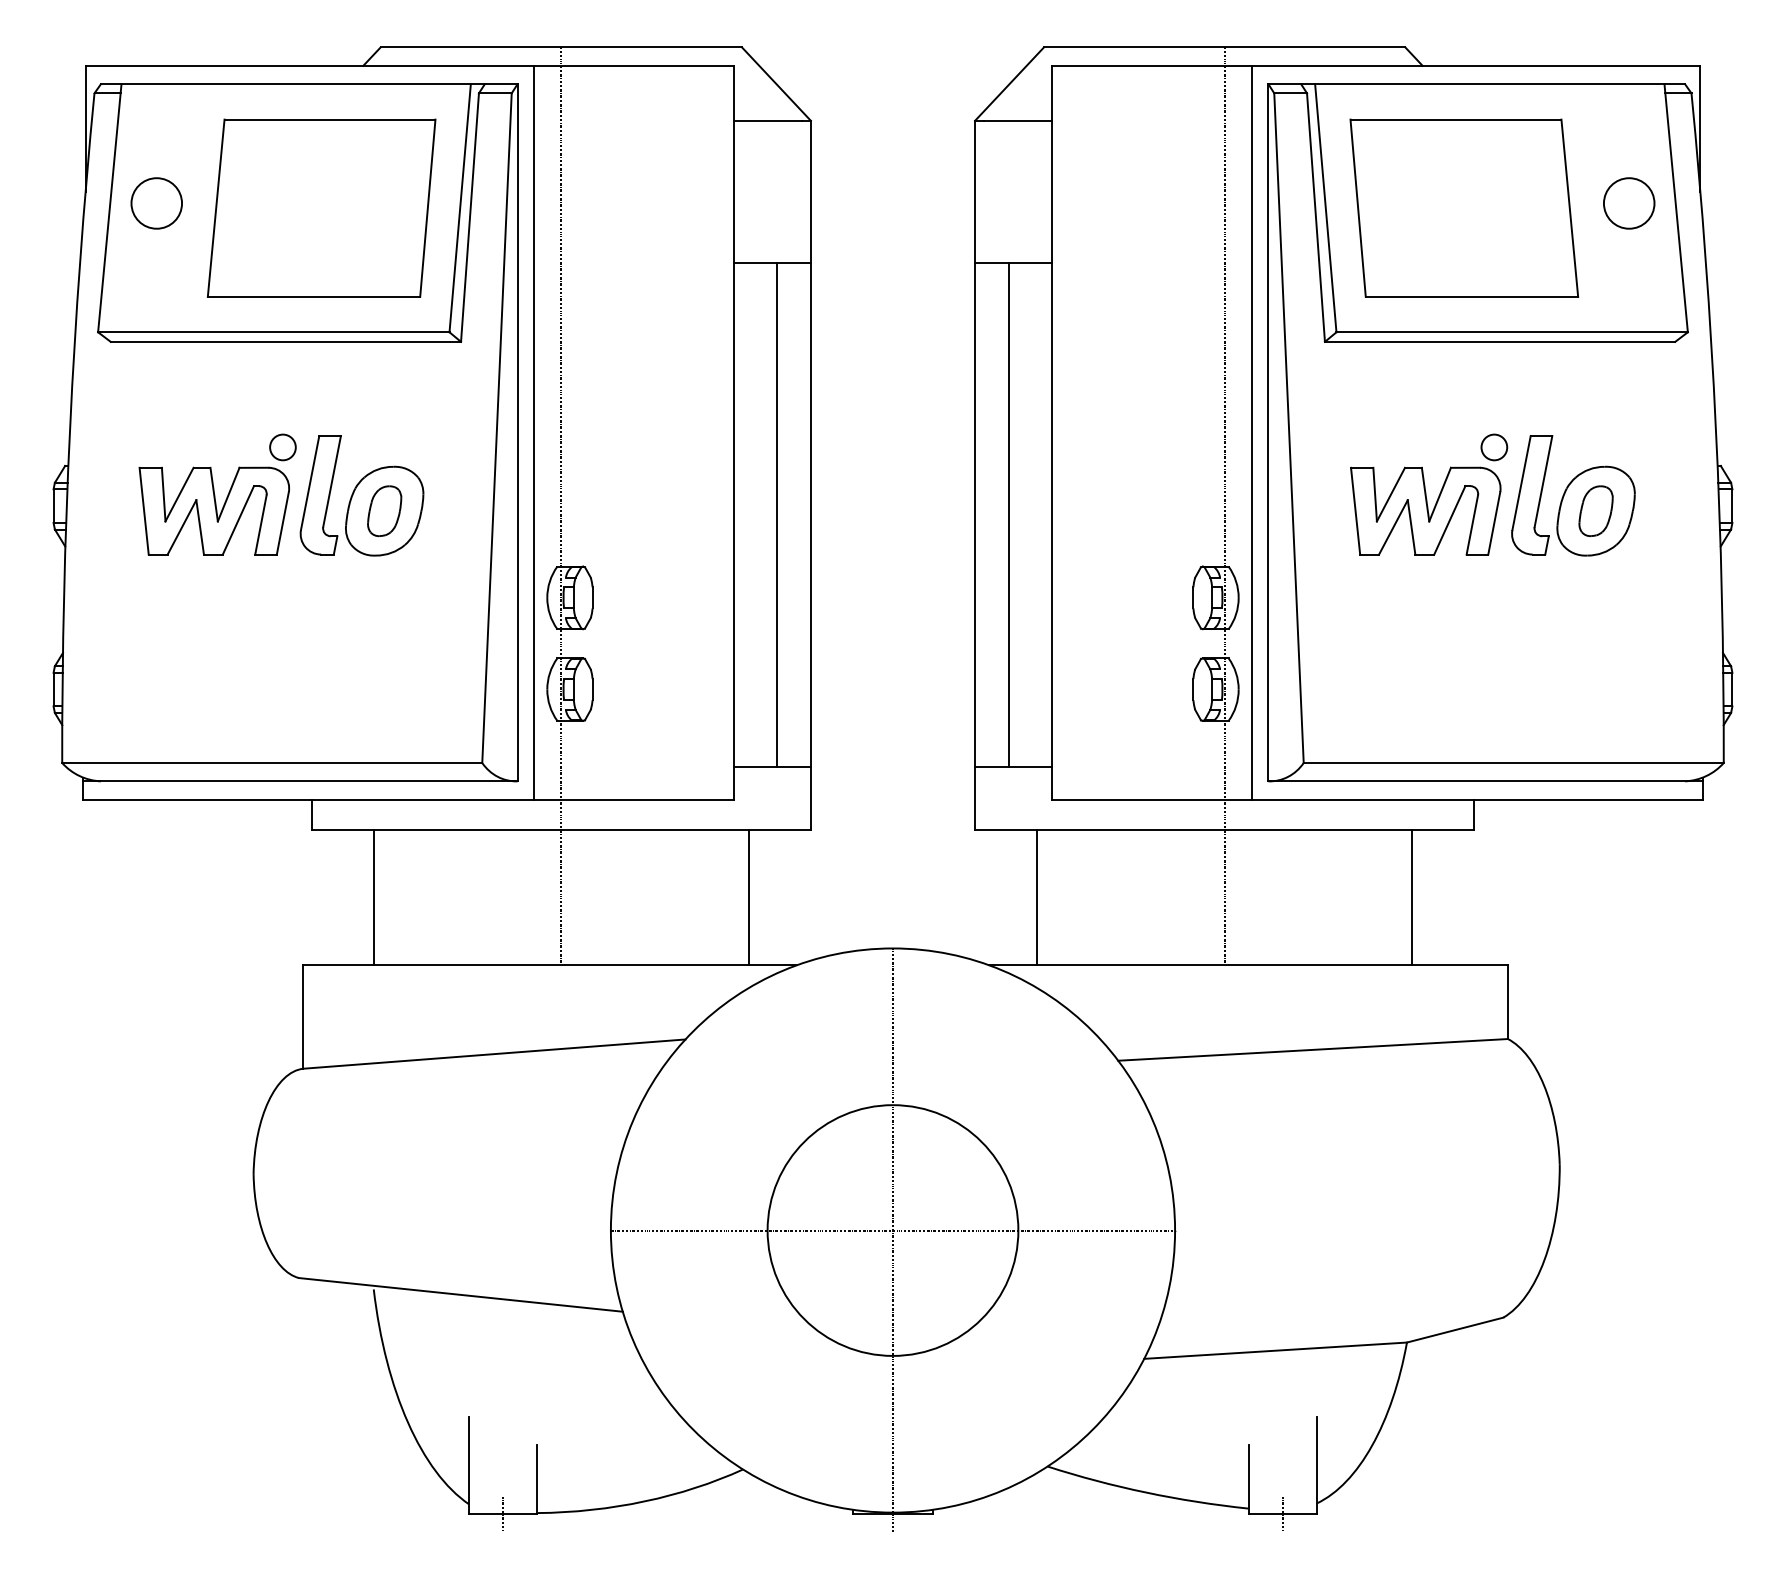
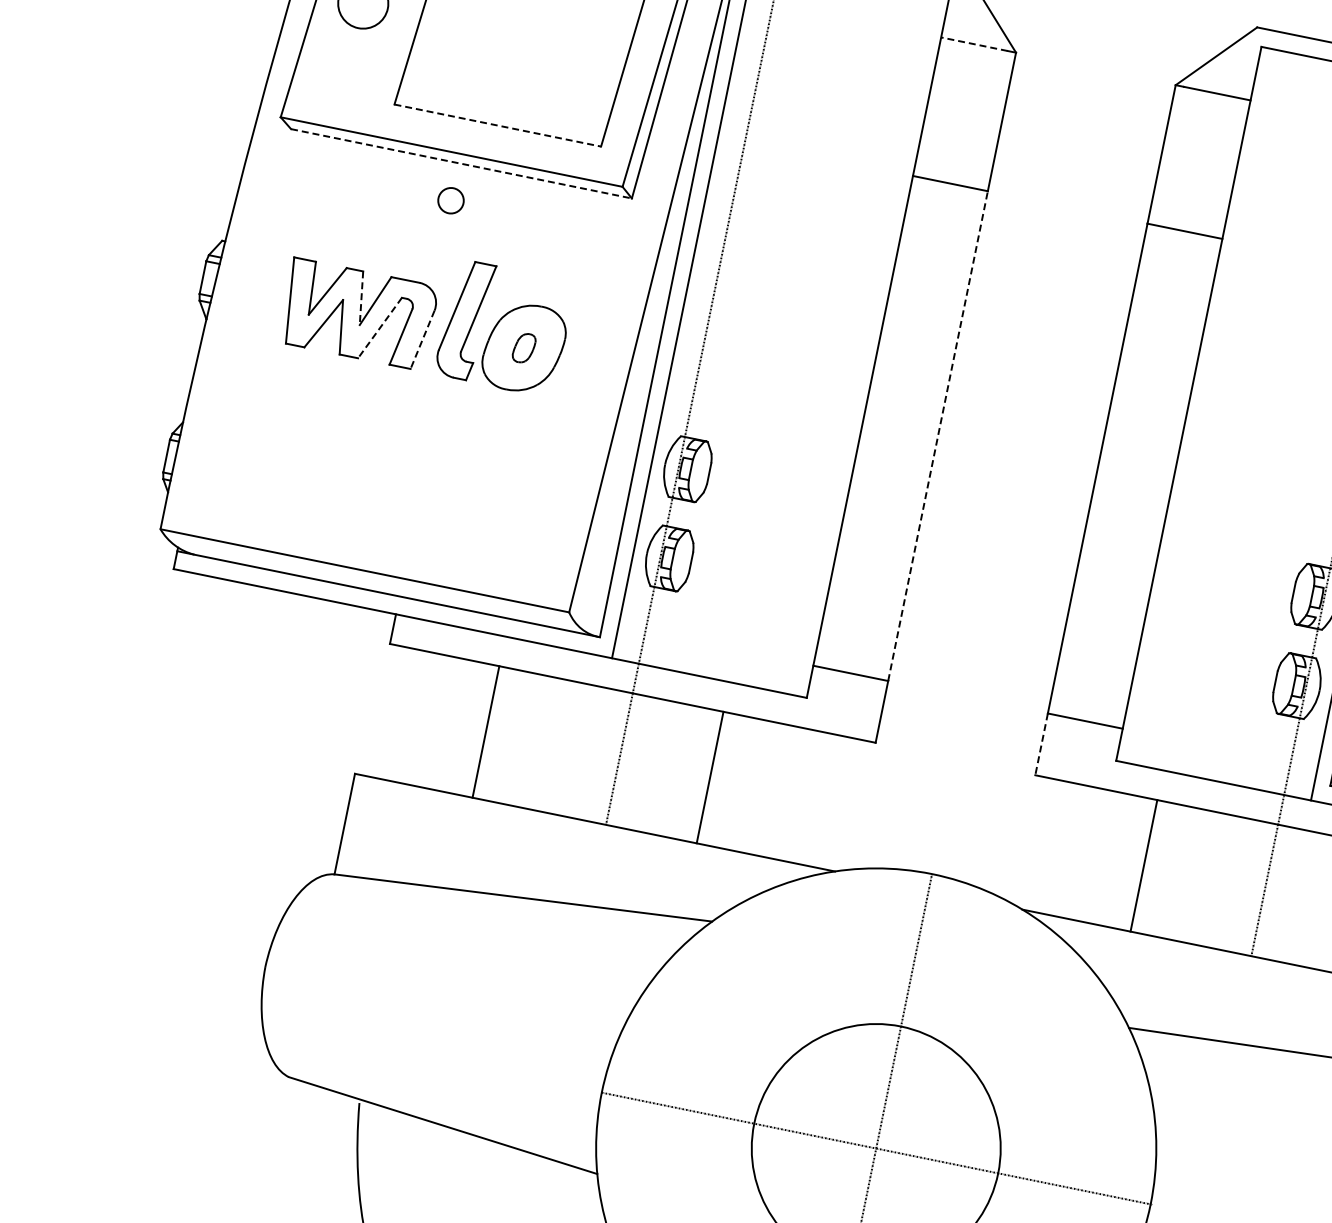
line: (767, 120) -> (973, 43), solid -> dashed
line: (314, 296) -> (498, 125), solid -> dashed
line: (286, 341) -> (462, 163), solid -> dashed
circle: (282, 447) -> (450, 200), moved
line: (214, 495) -> (361, 299), solid -> dashed
part: (384, 511) -> (523, 348), size x0.6
line: (776, 514) -> (904, 428), removed
line: (810, 514) -> (937, 435), solid -> dashed
line: (1009, 514) -> (1131, 474), removed
line: (238, 520) -> (380, 328), solid -> dashed
line: (282, 523) -> (422, 339), solid -> dashed
line: (975, 798) -> (1042, 744), solid -> dashed
line: (374, 897) -> (486, 731), moved
line: (748, 897) -> (710, 777), moved
line: (1037, 897) -> (1144, 865), moved

